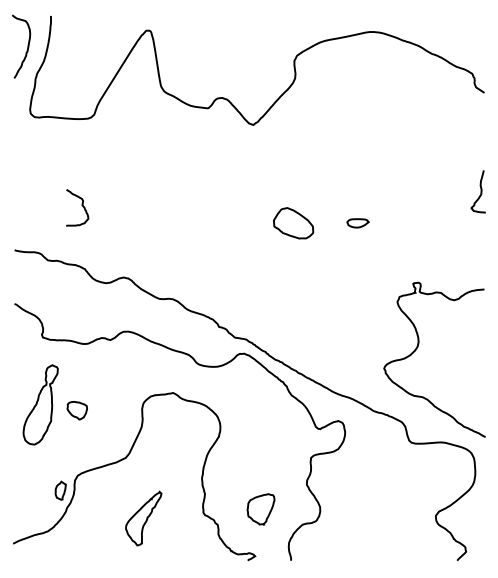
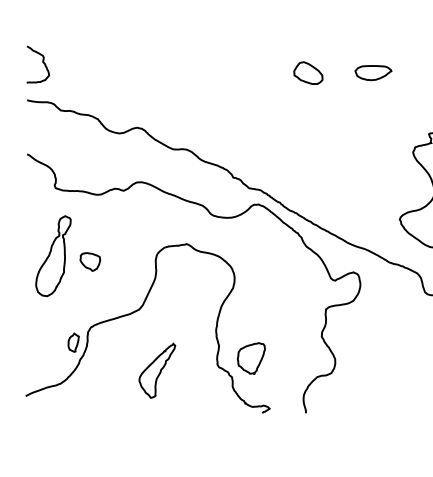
curve: (81, 205) -> (42, 62), moved
part: (293, 223) -> (308, 73), size x0.71
part: (357, 223) -> (372, 73), size x1.67
part: (260, 509) -> (250, 358), moved

